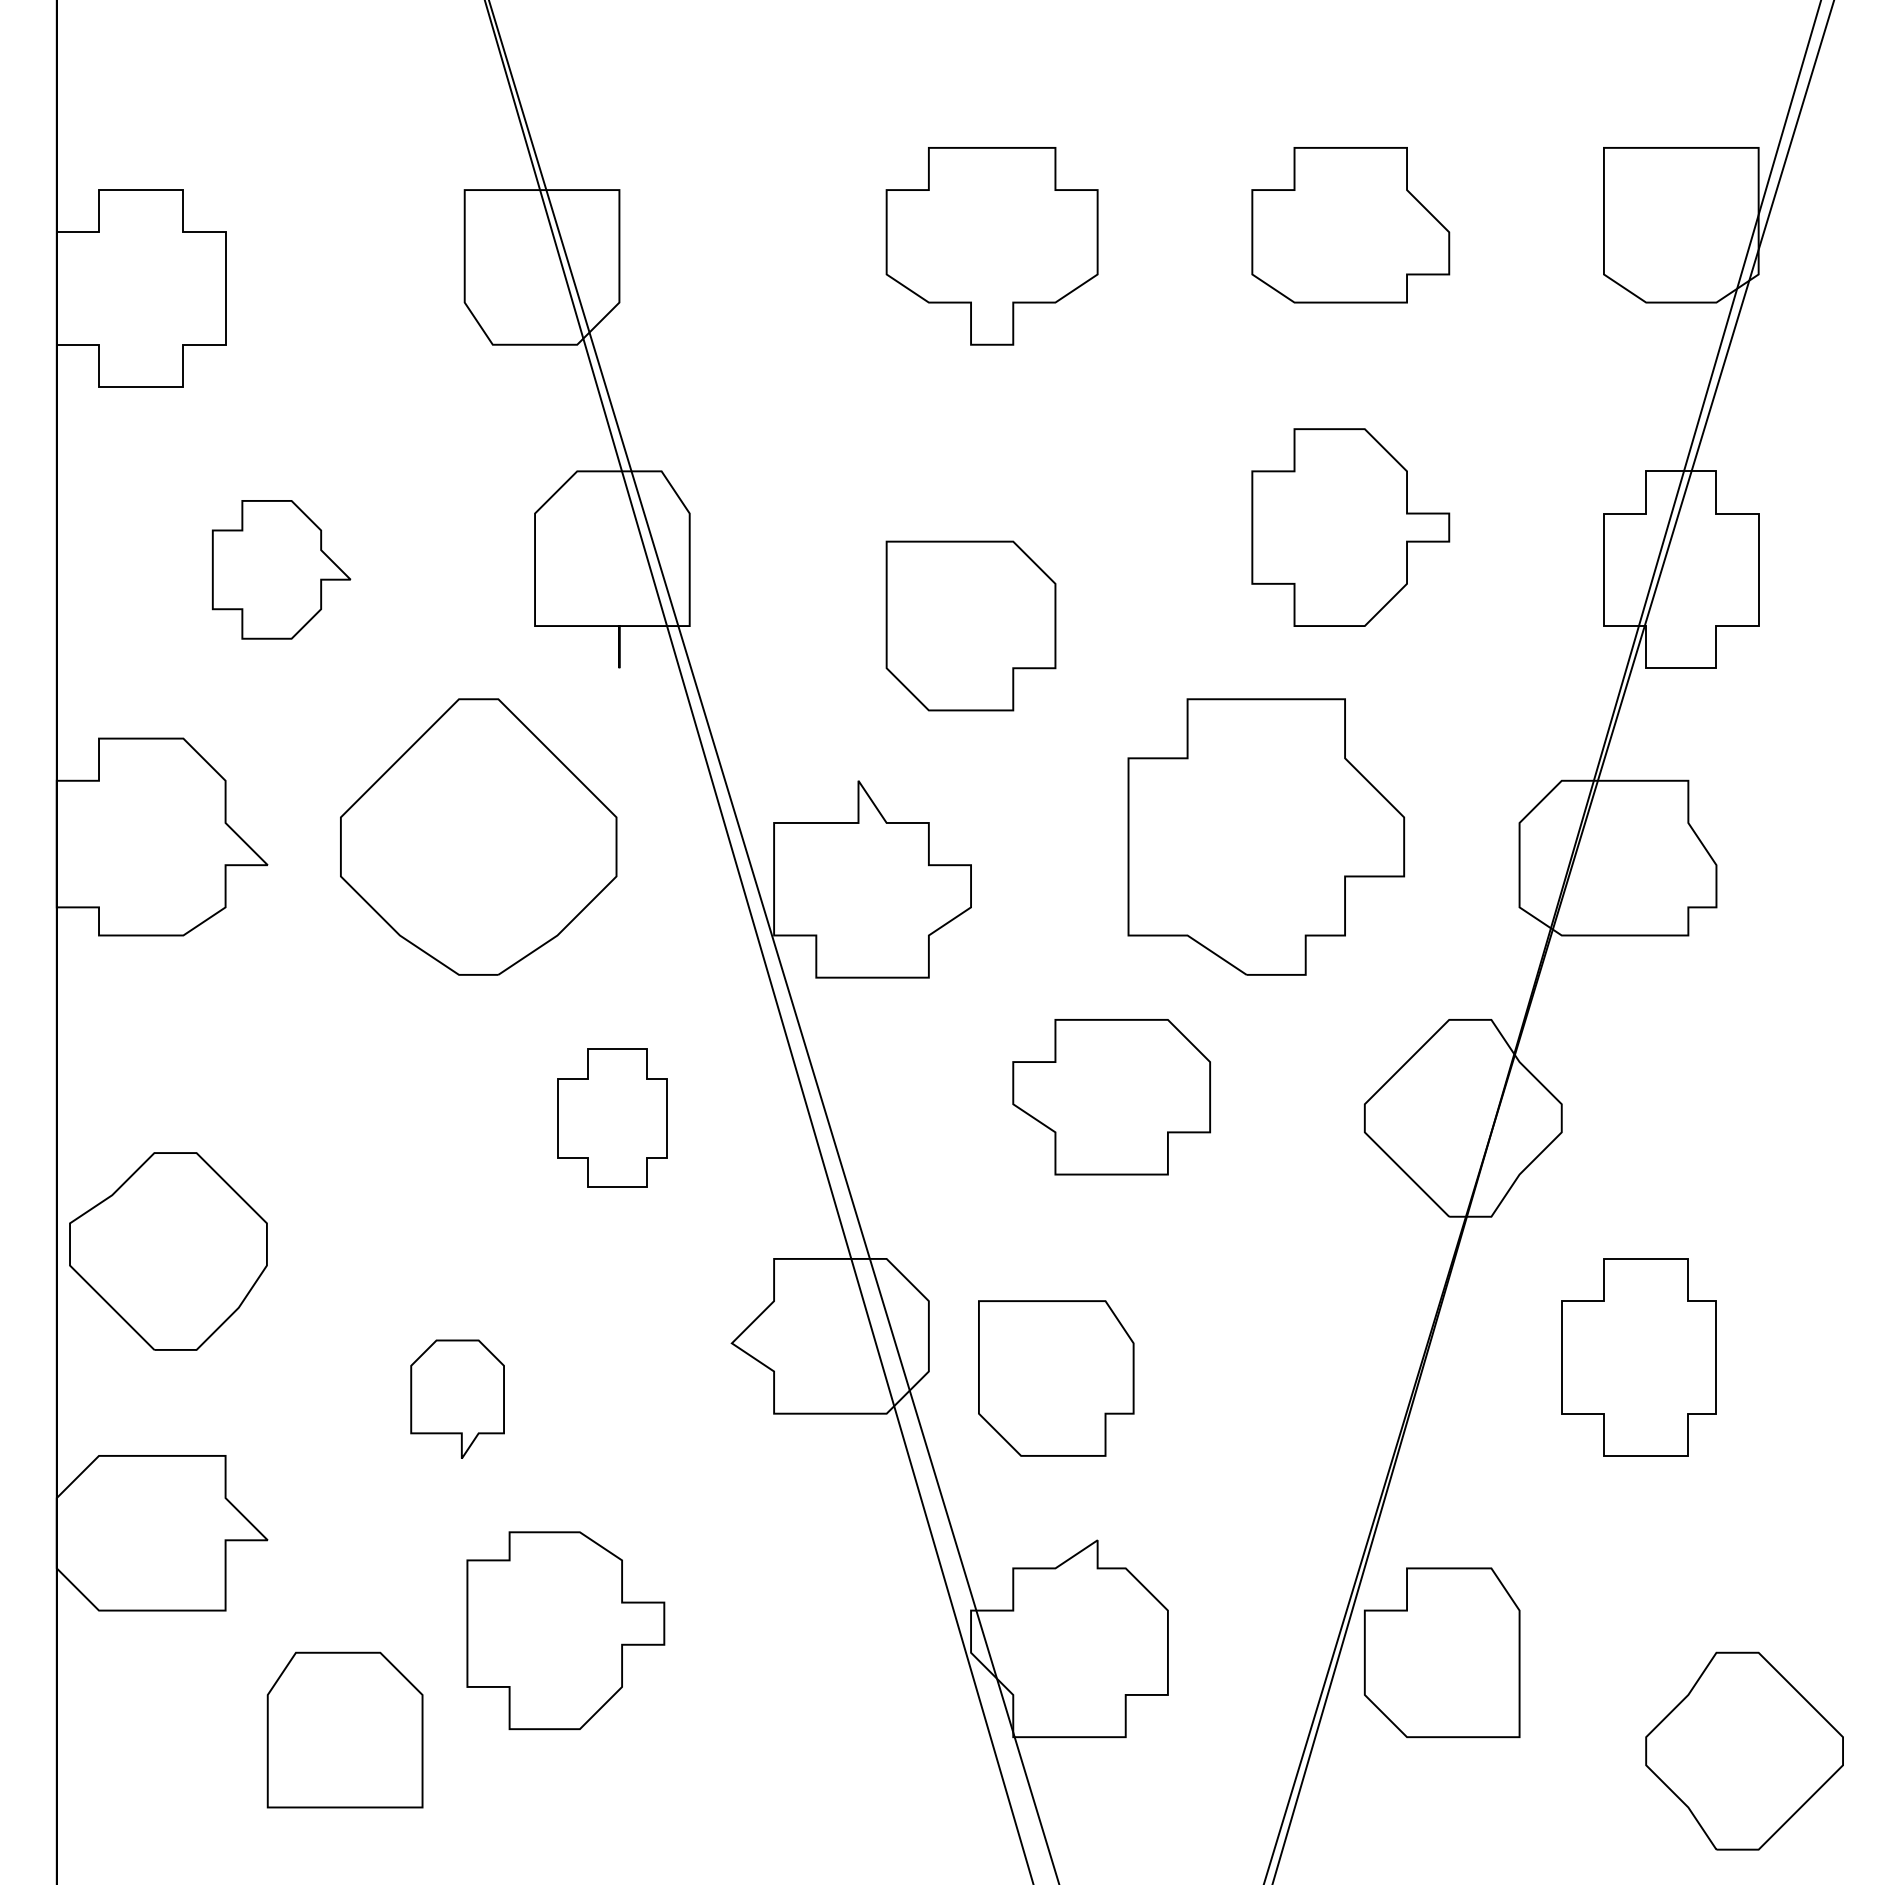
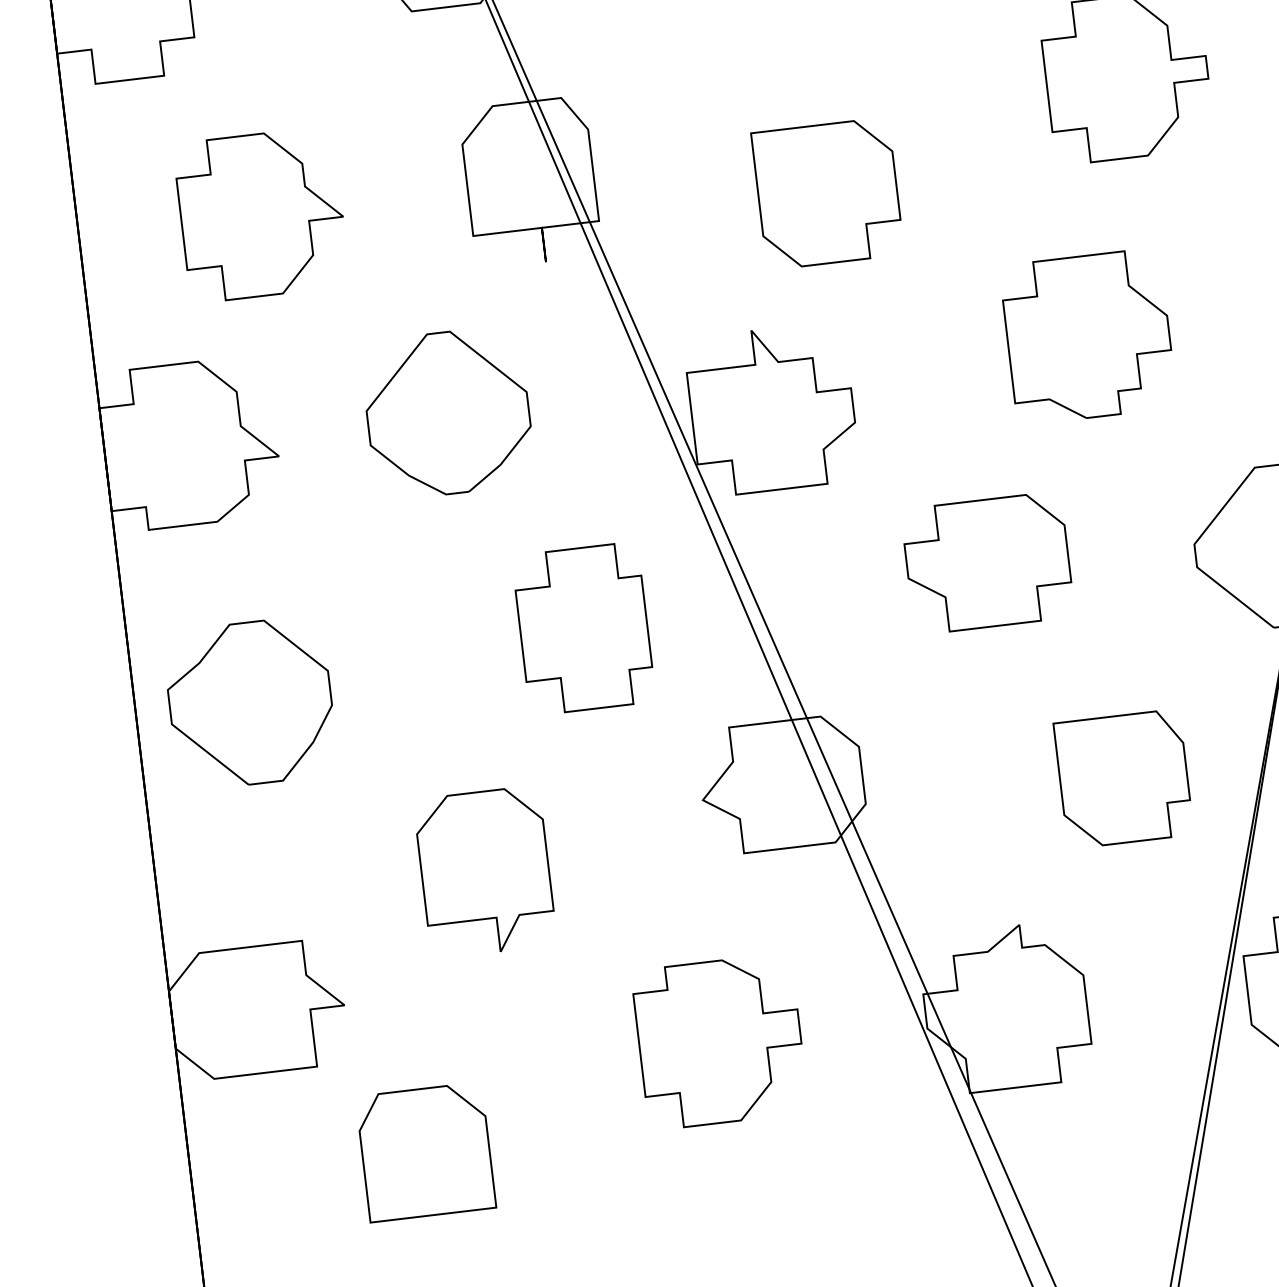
part: (281, 569) -> (261, 214), size x1.43
part: (478, 836) -> (447, 412), size x0.71
part: (1266, 836) -> (1088, 336), size x0.71
part: (612, 1118) -> (584, 628), size x1.43
part: (168, 1251) -> (250, 703), moved
part: (1056, 1378) -> (1123, 779), moved
part: (457, 1399) -> (485, 872), size x1.67
part: (565, 1630) -> (719, 1041), moved

